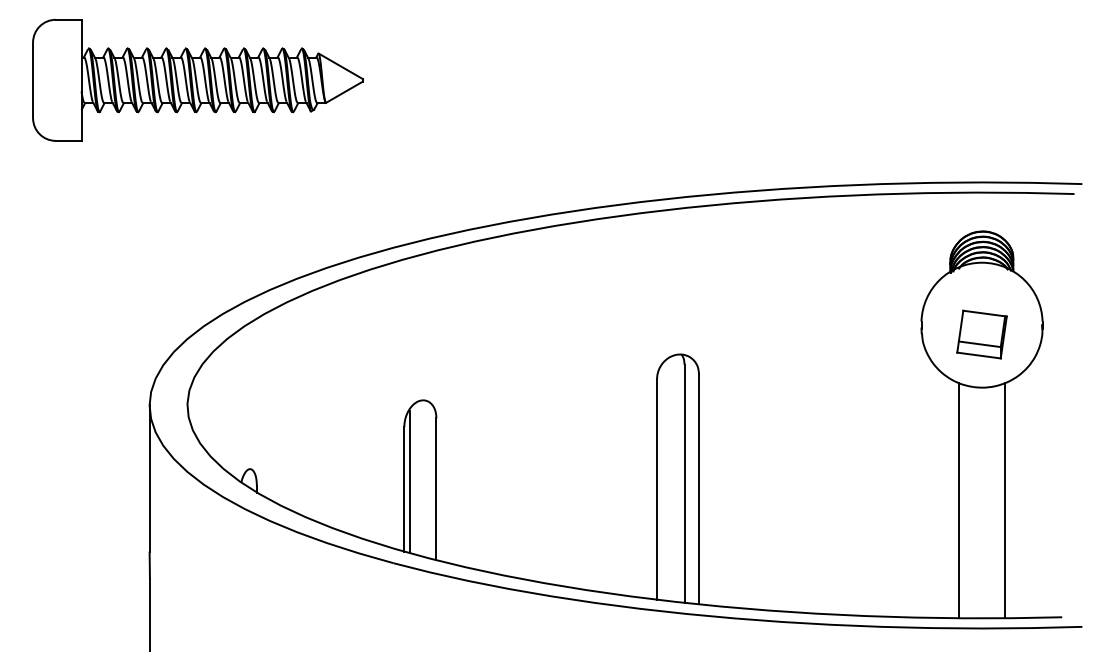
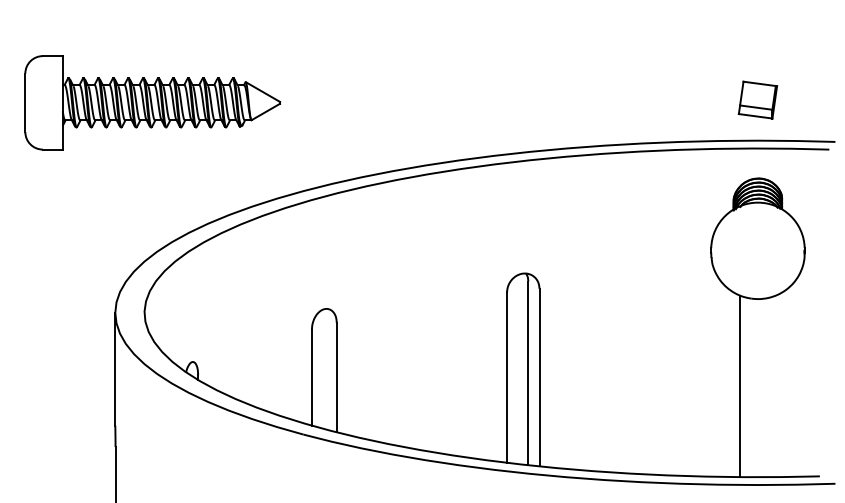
part: (197, 79) -> (152, 102), moved
part: (981, 333) -> (757, 99), moved
line: (410, 481) -> (316, 371), removed
line: (1004, 500) -> (775, 386), removed

